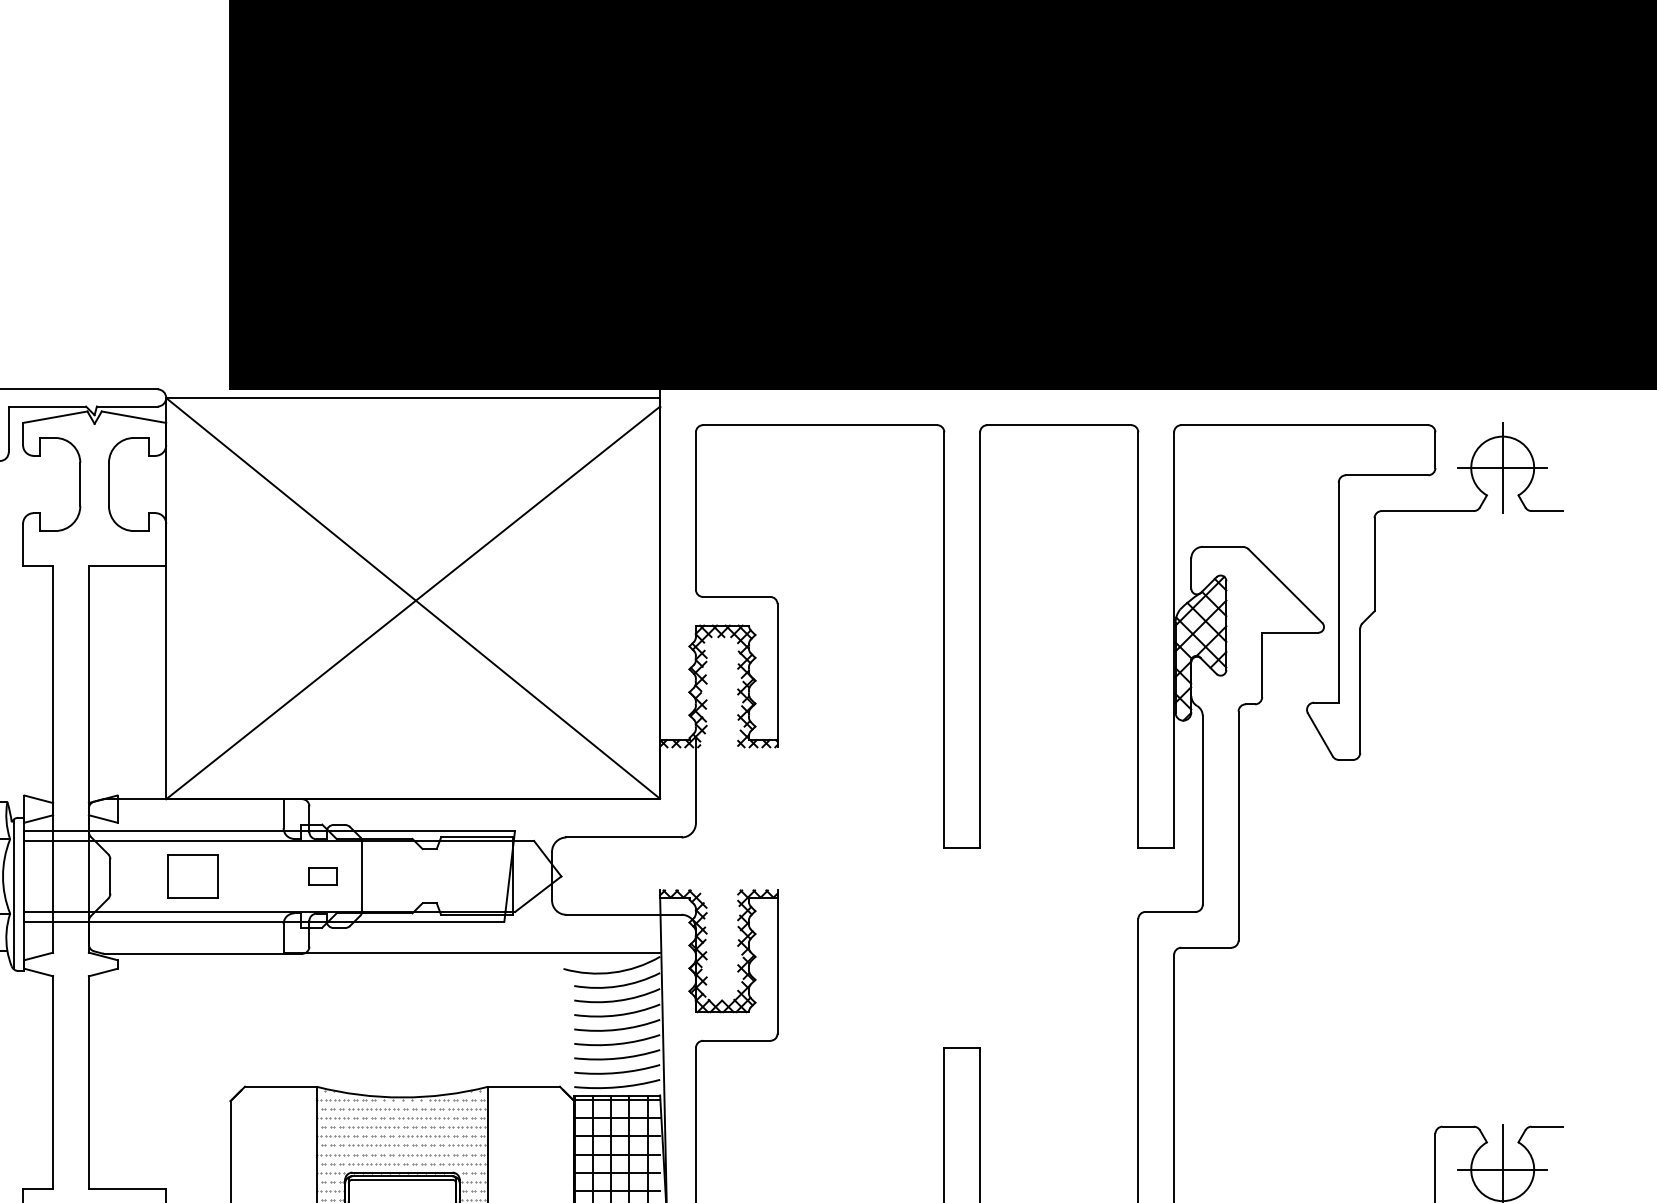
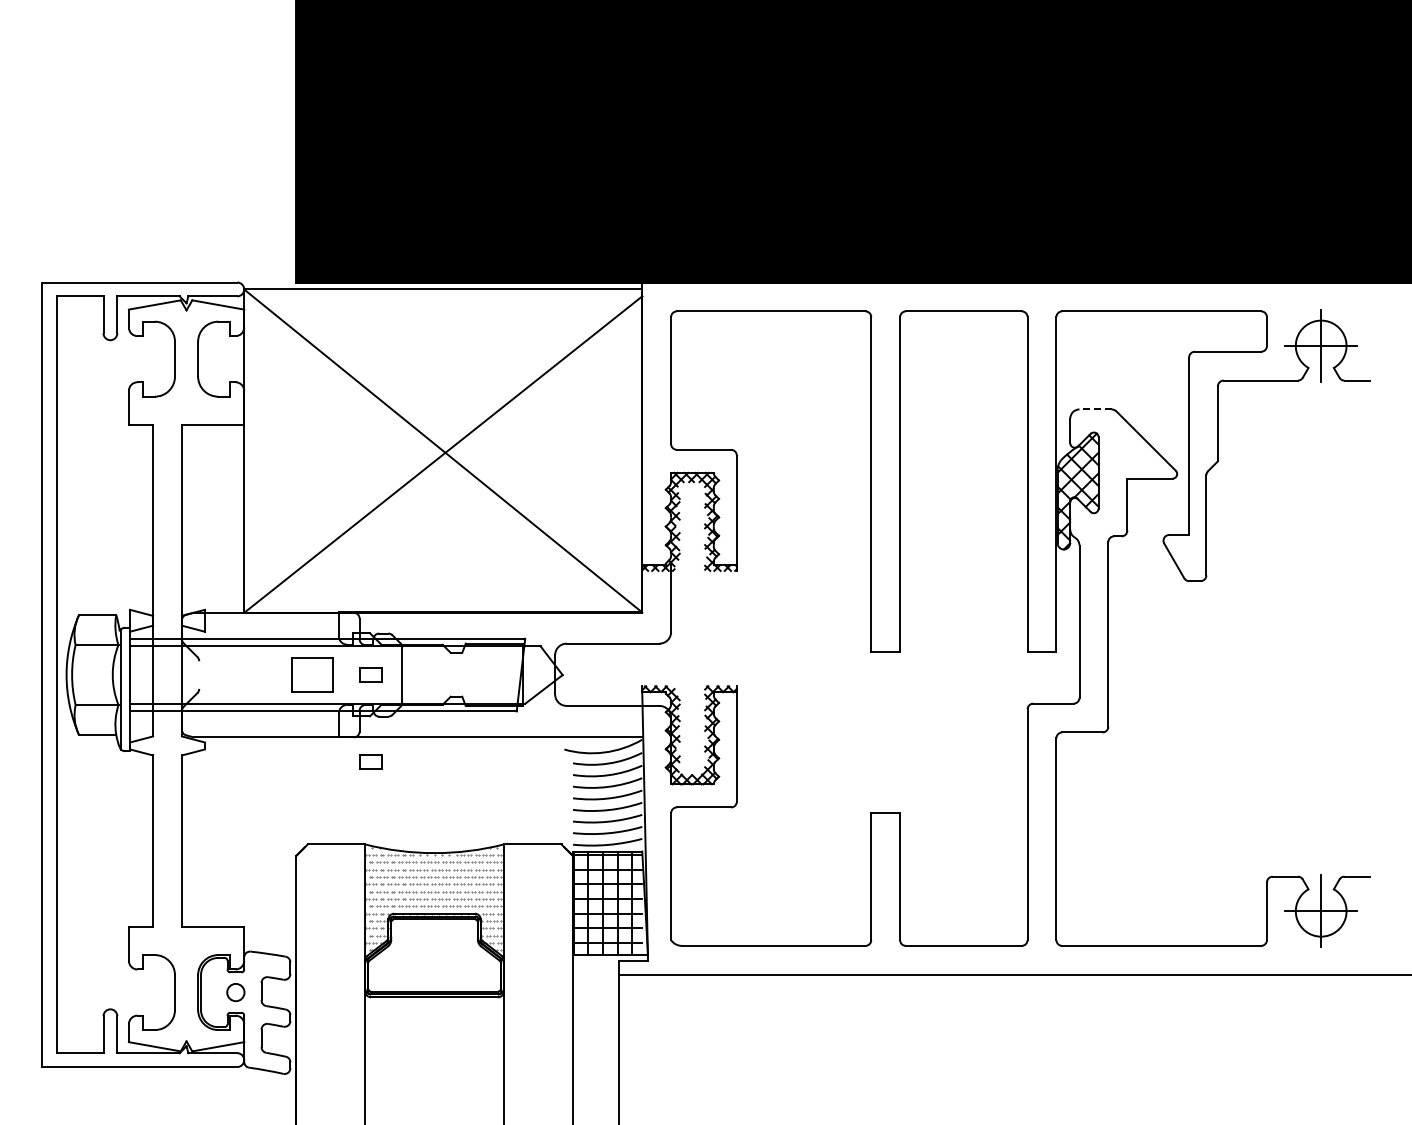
line: (1222, 546) -> (1095, 409), solid -> dashed
line: (110, 875) -> (199, 674), removed
part: (192, 875) -> (312, 674), moved
part: (322, 983) -> (370, 761), added

